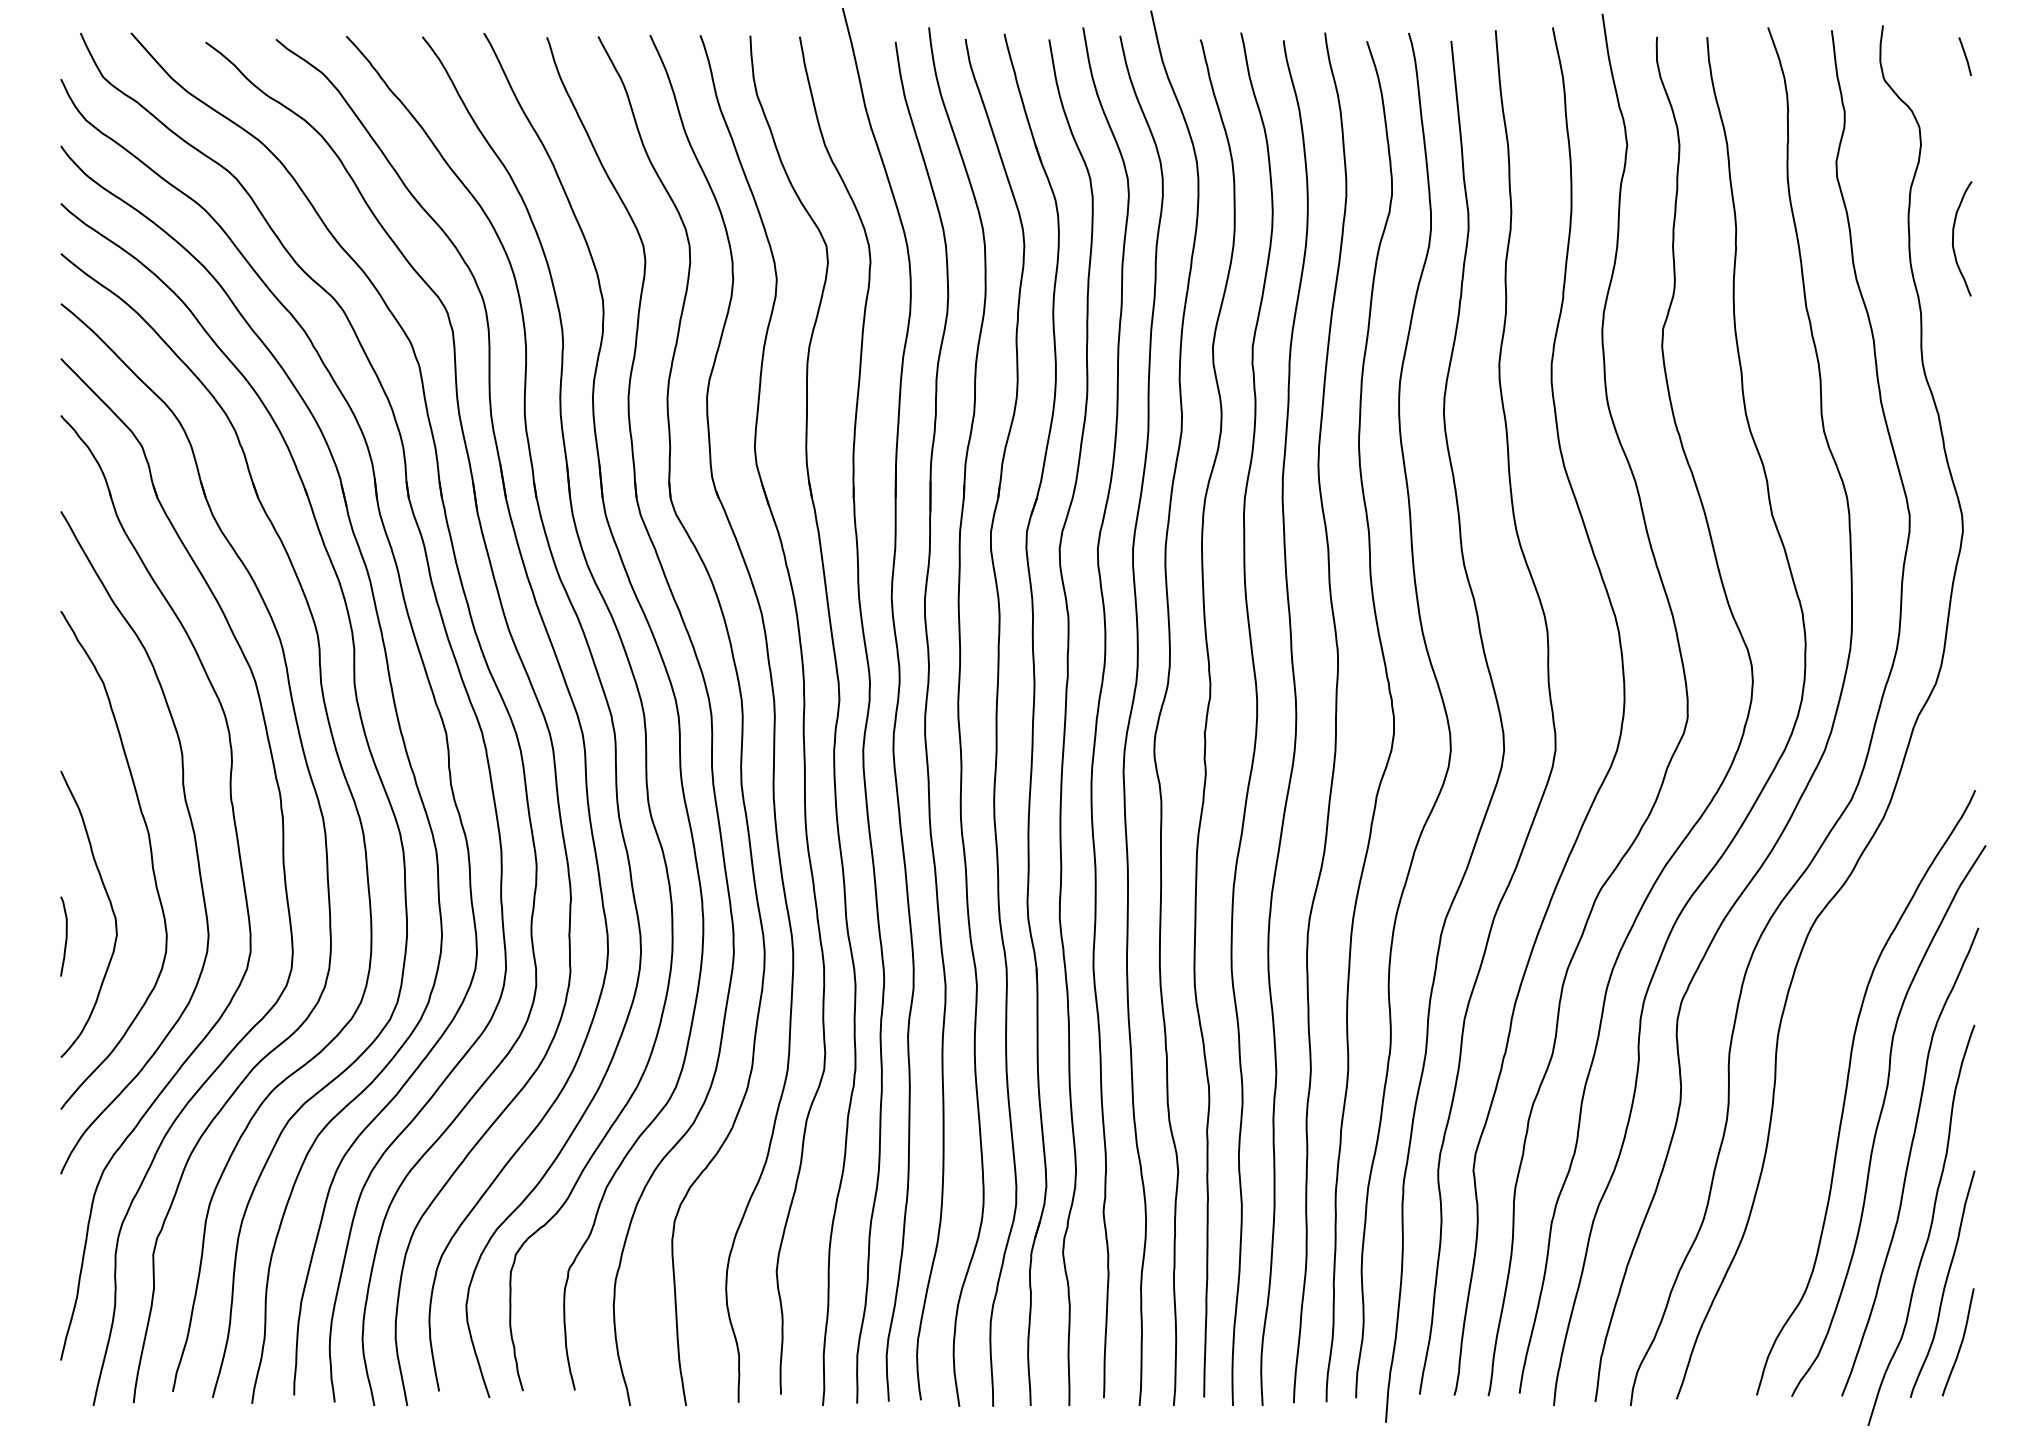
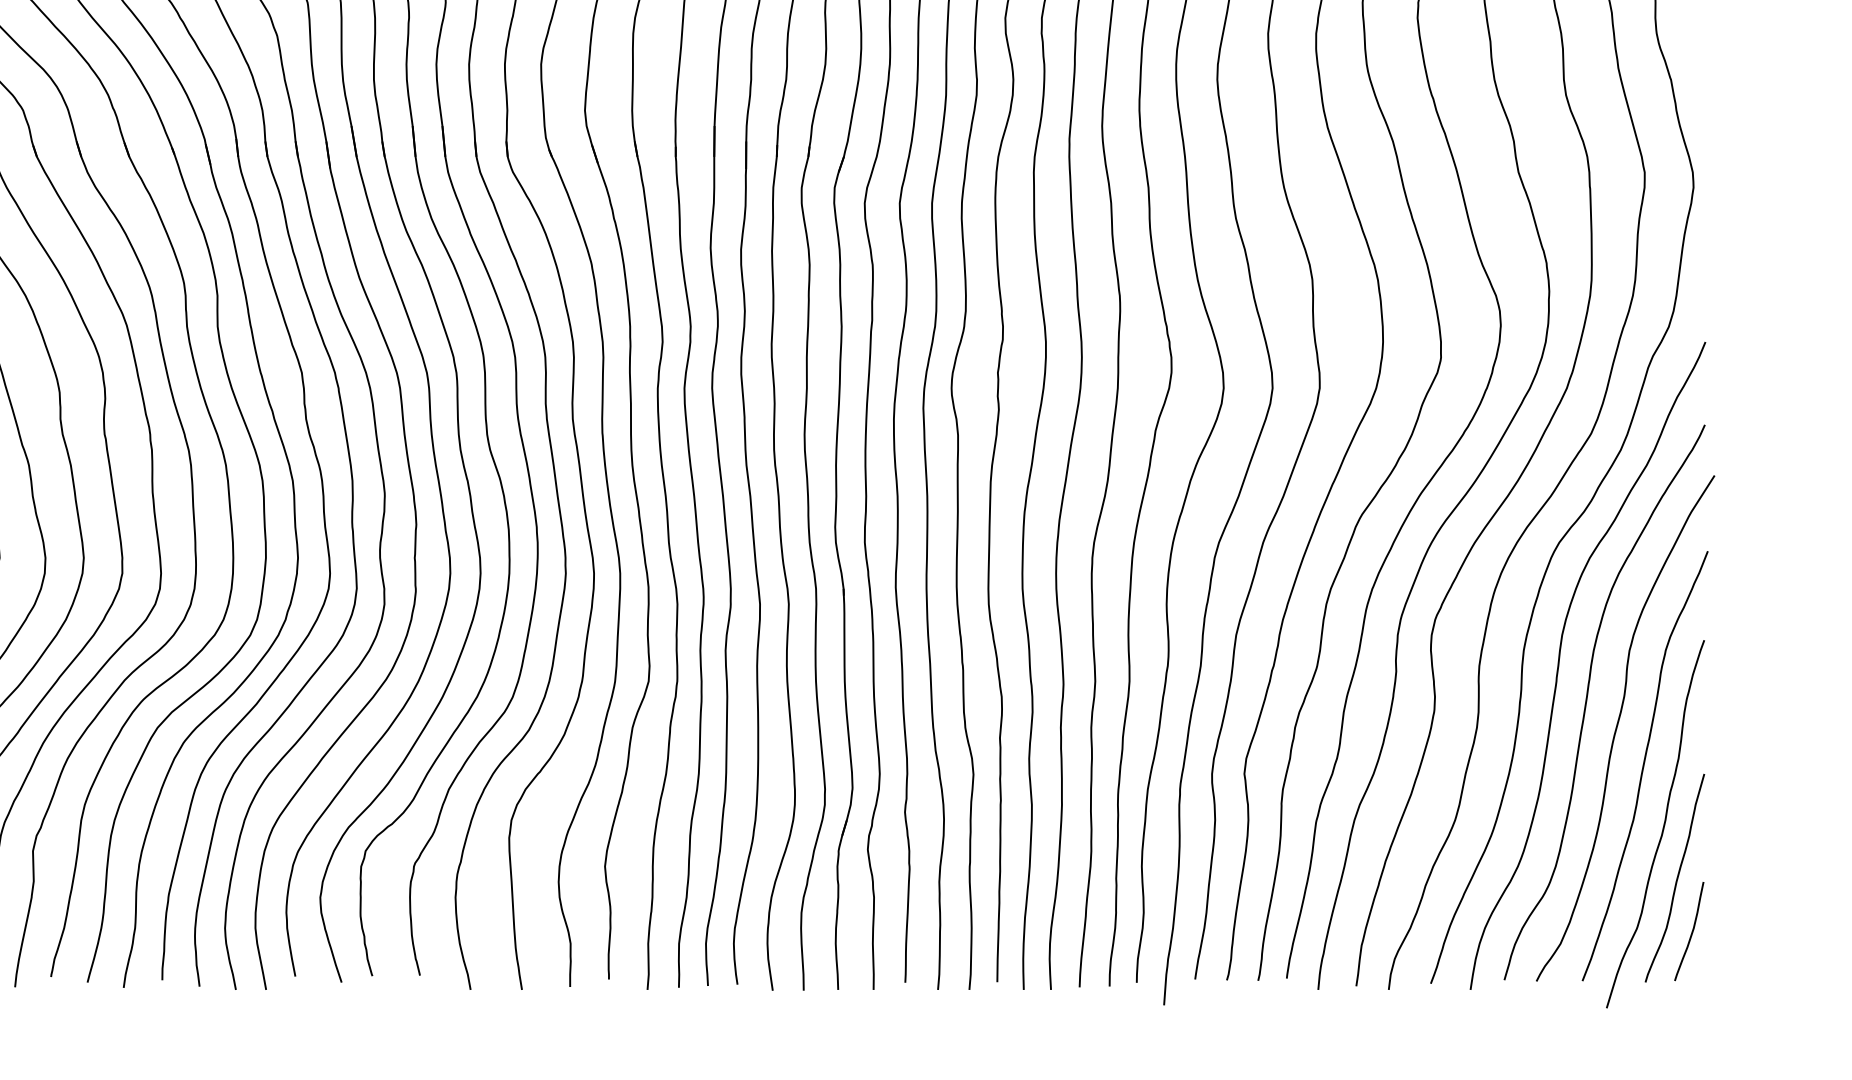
curve: (1817, 1046) -> (1560, 660), added

